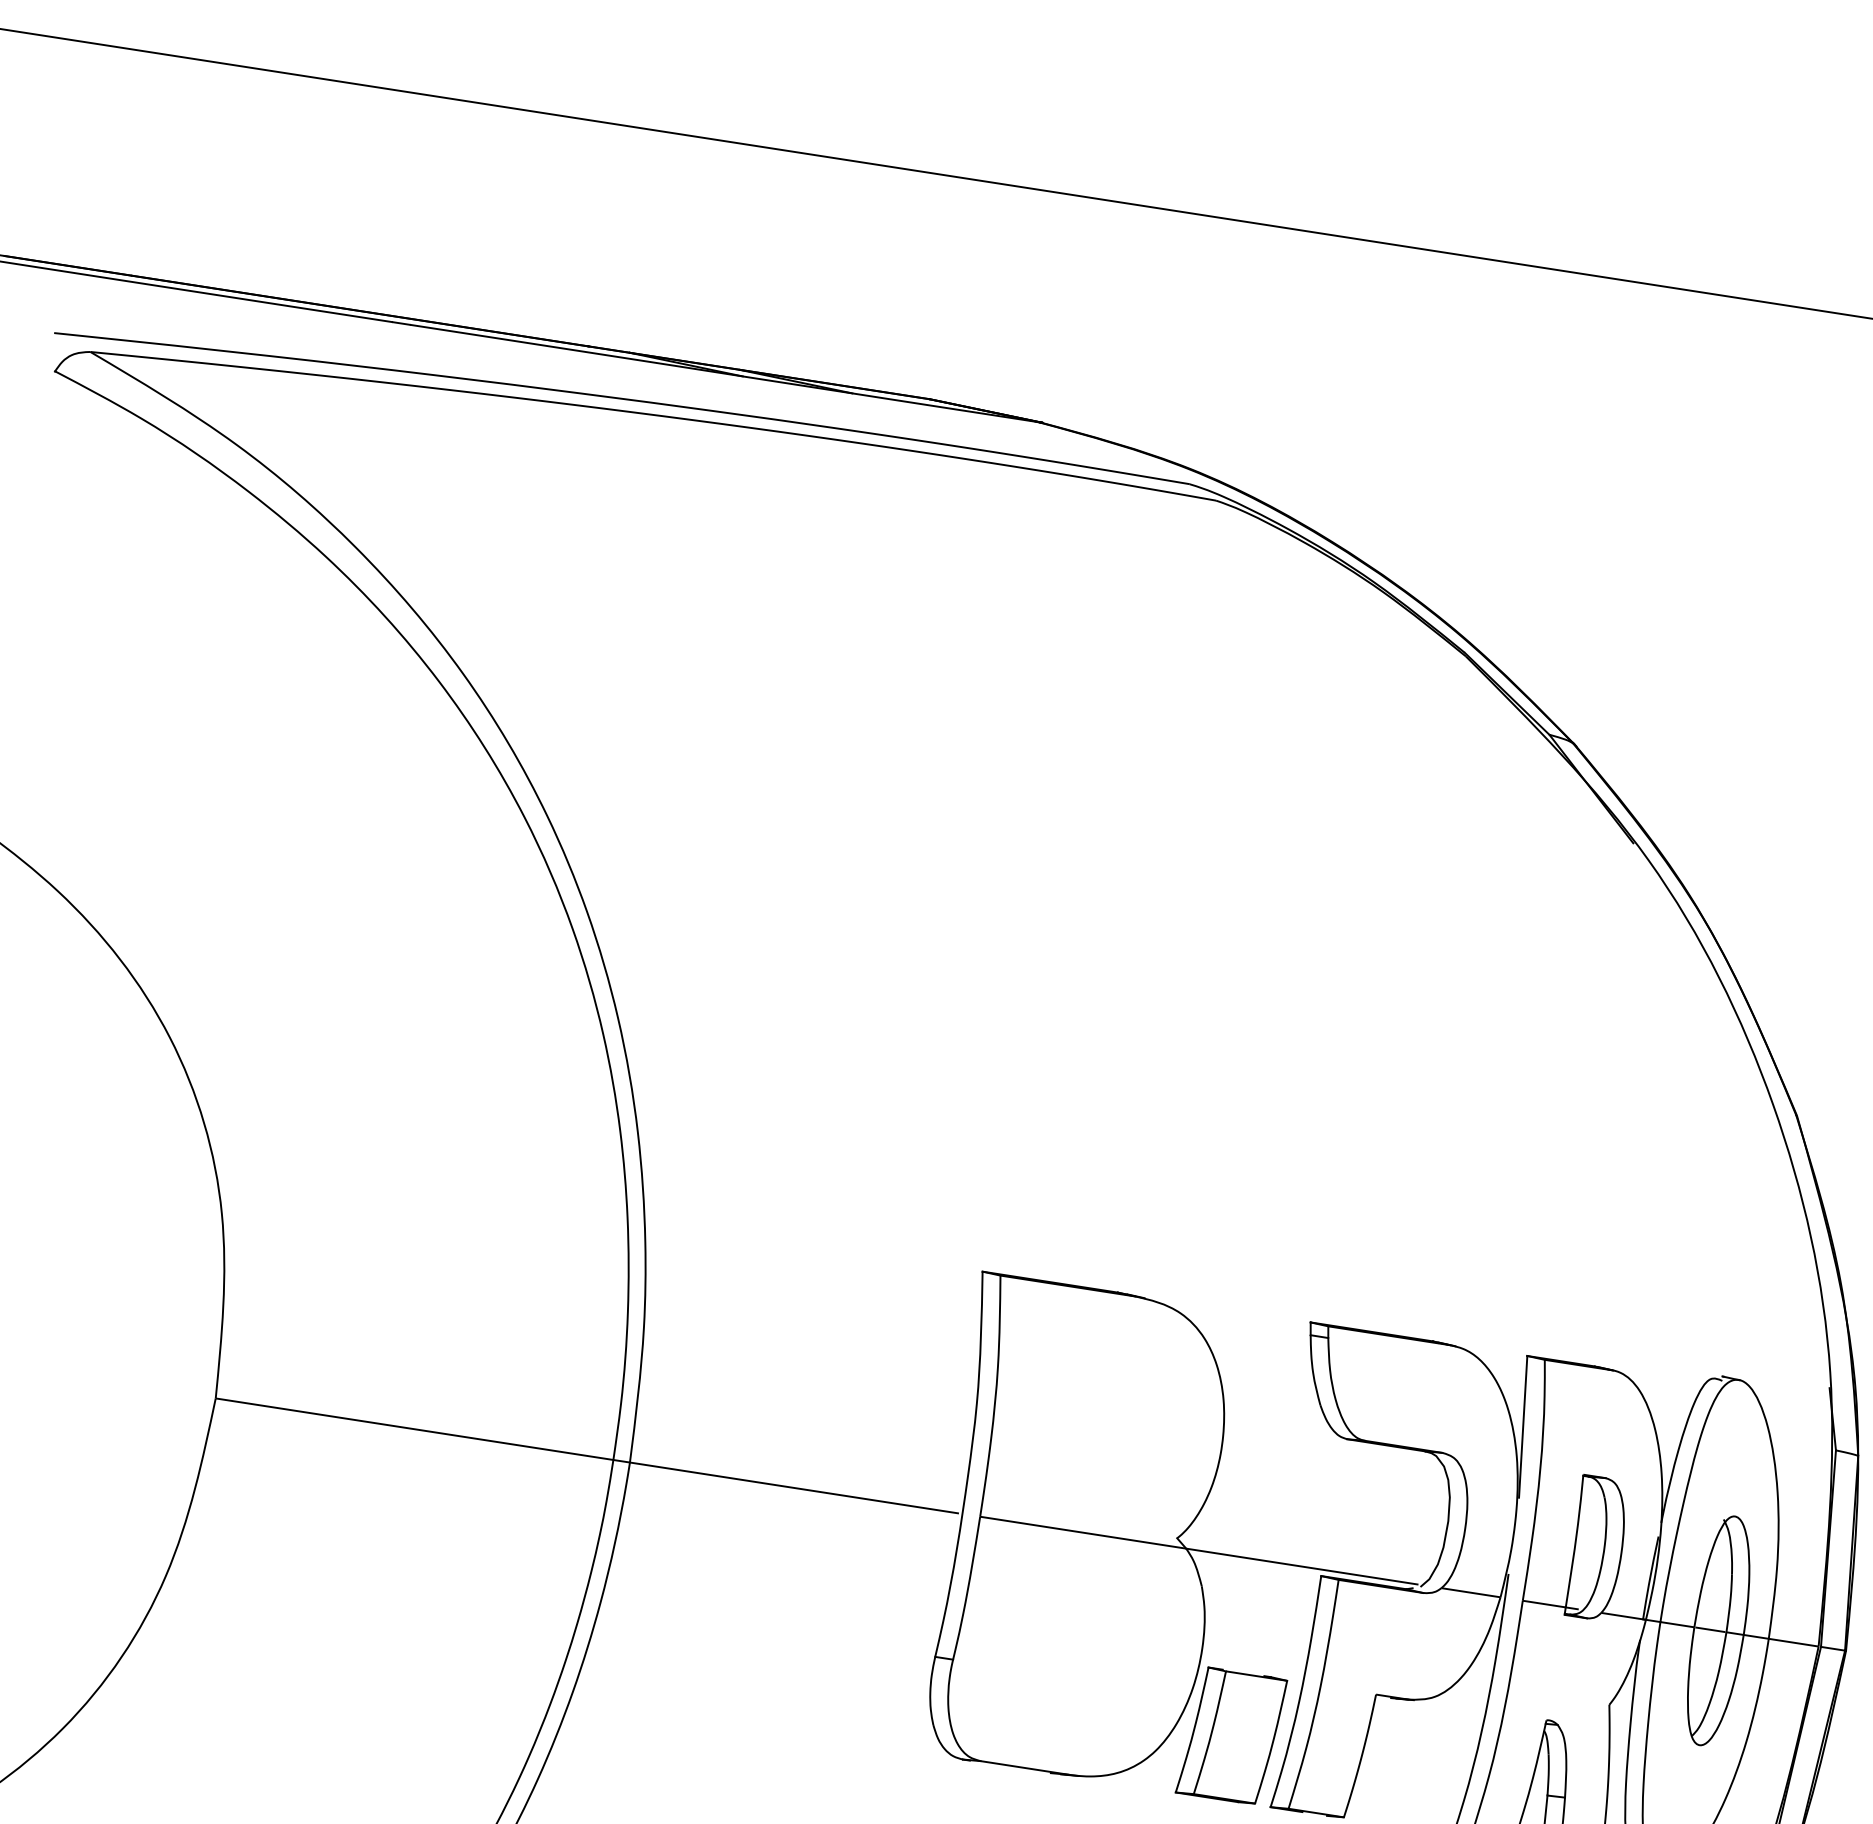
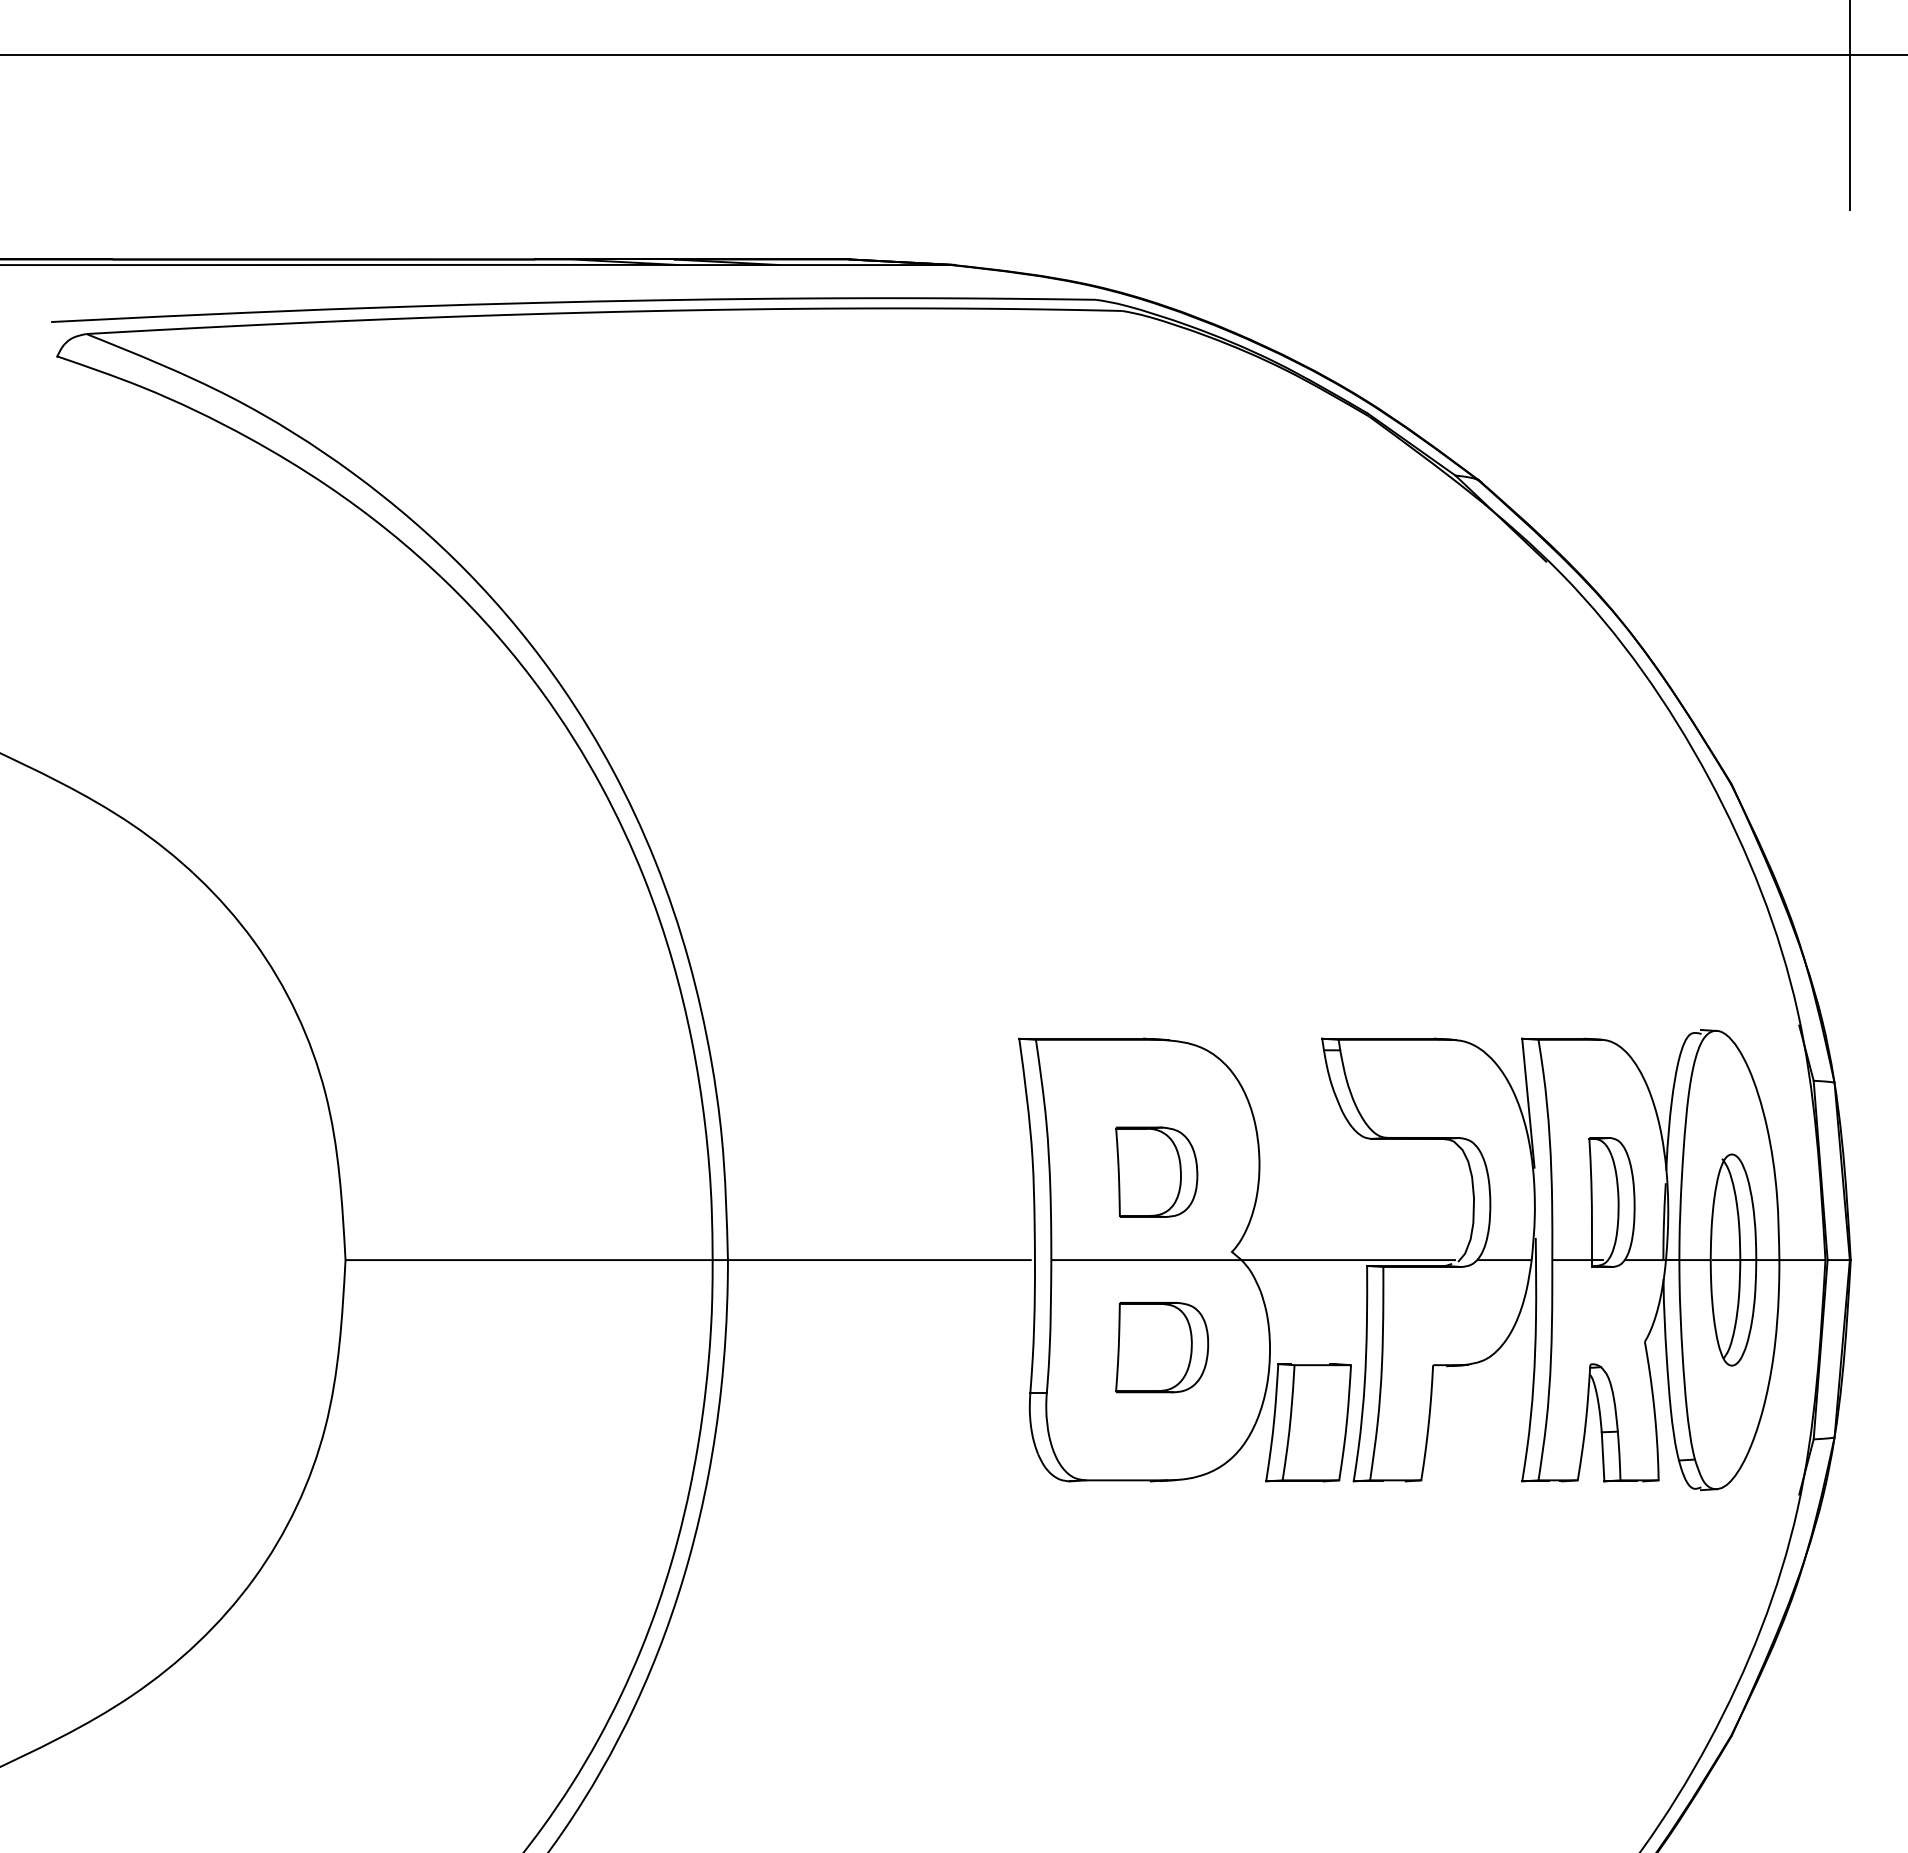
part: (1108, 1438) -> (1156, 1171), added
part: (1085, 1630) -> (1162, 1347), added

